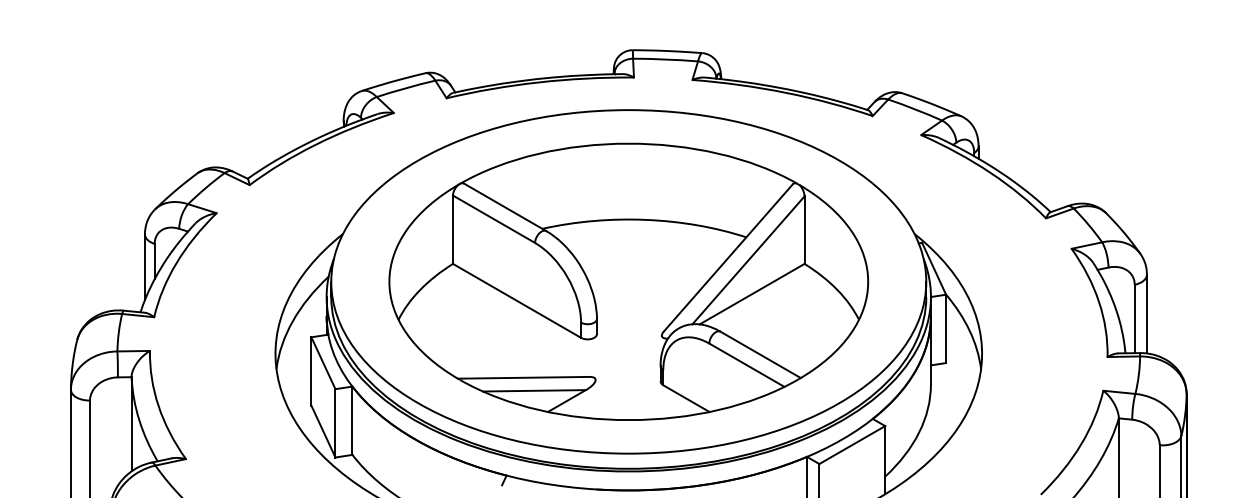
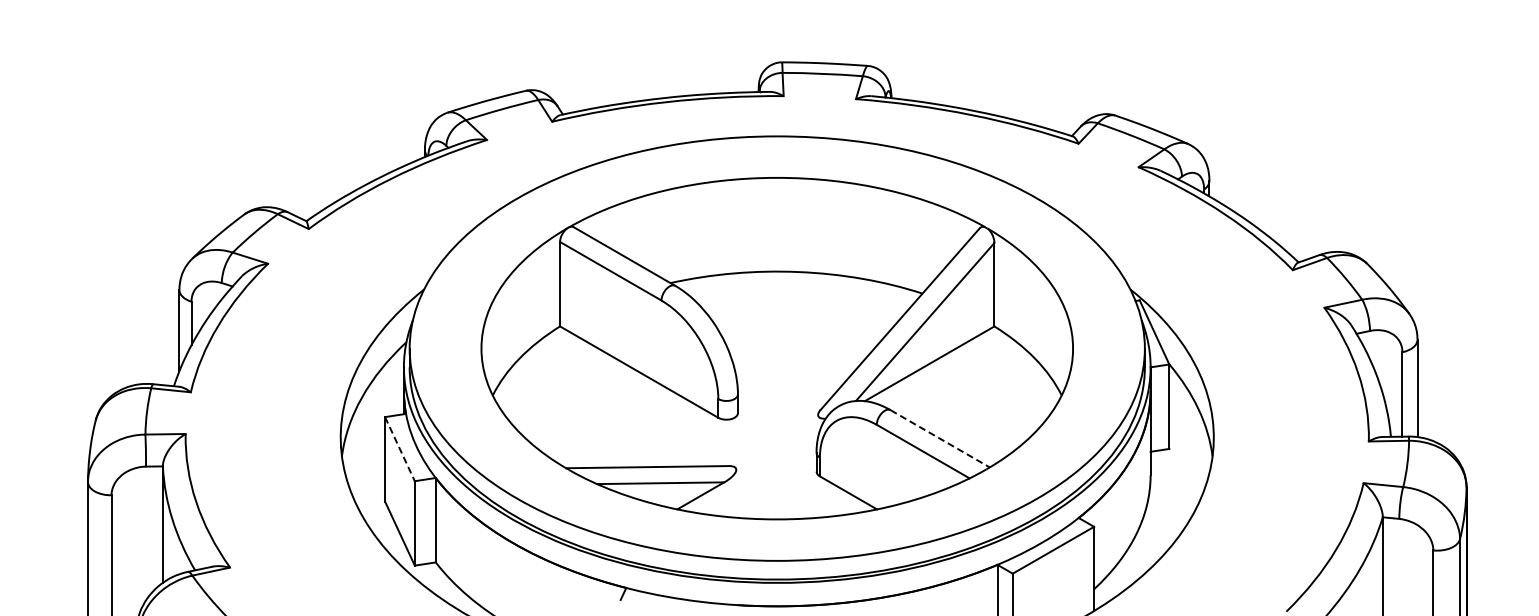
line: (760, 355) -> (940, 439), solid -> dashed
line: (323, 363) -> (400, 449), solid -> dashed

